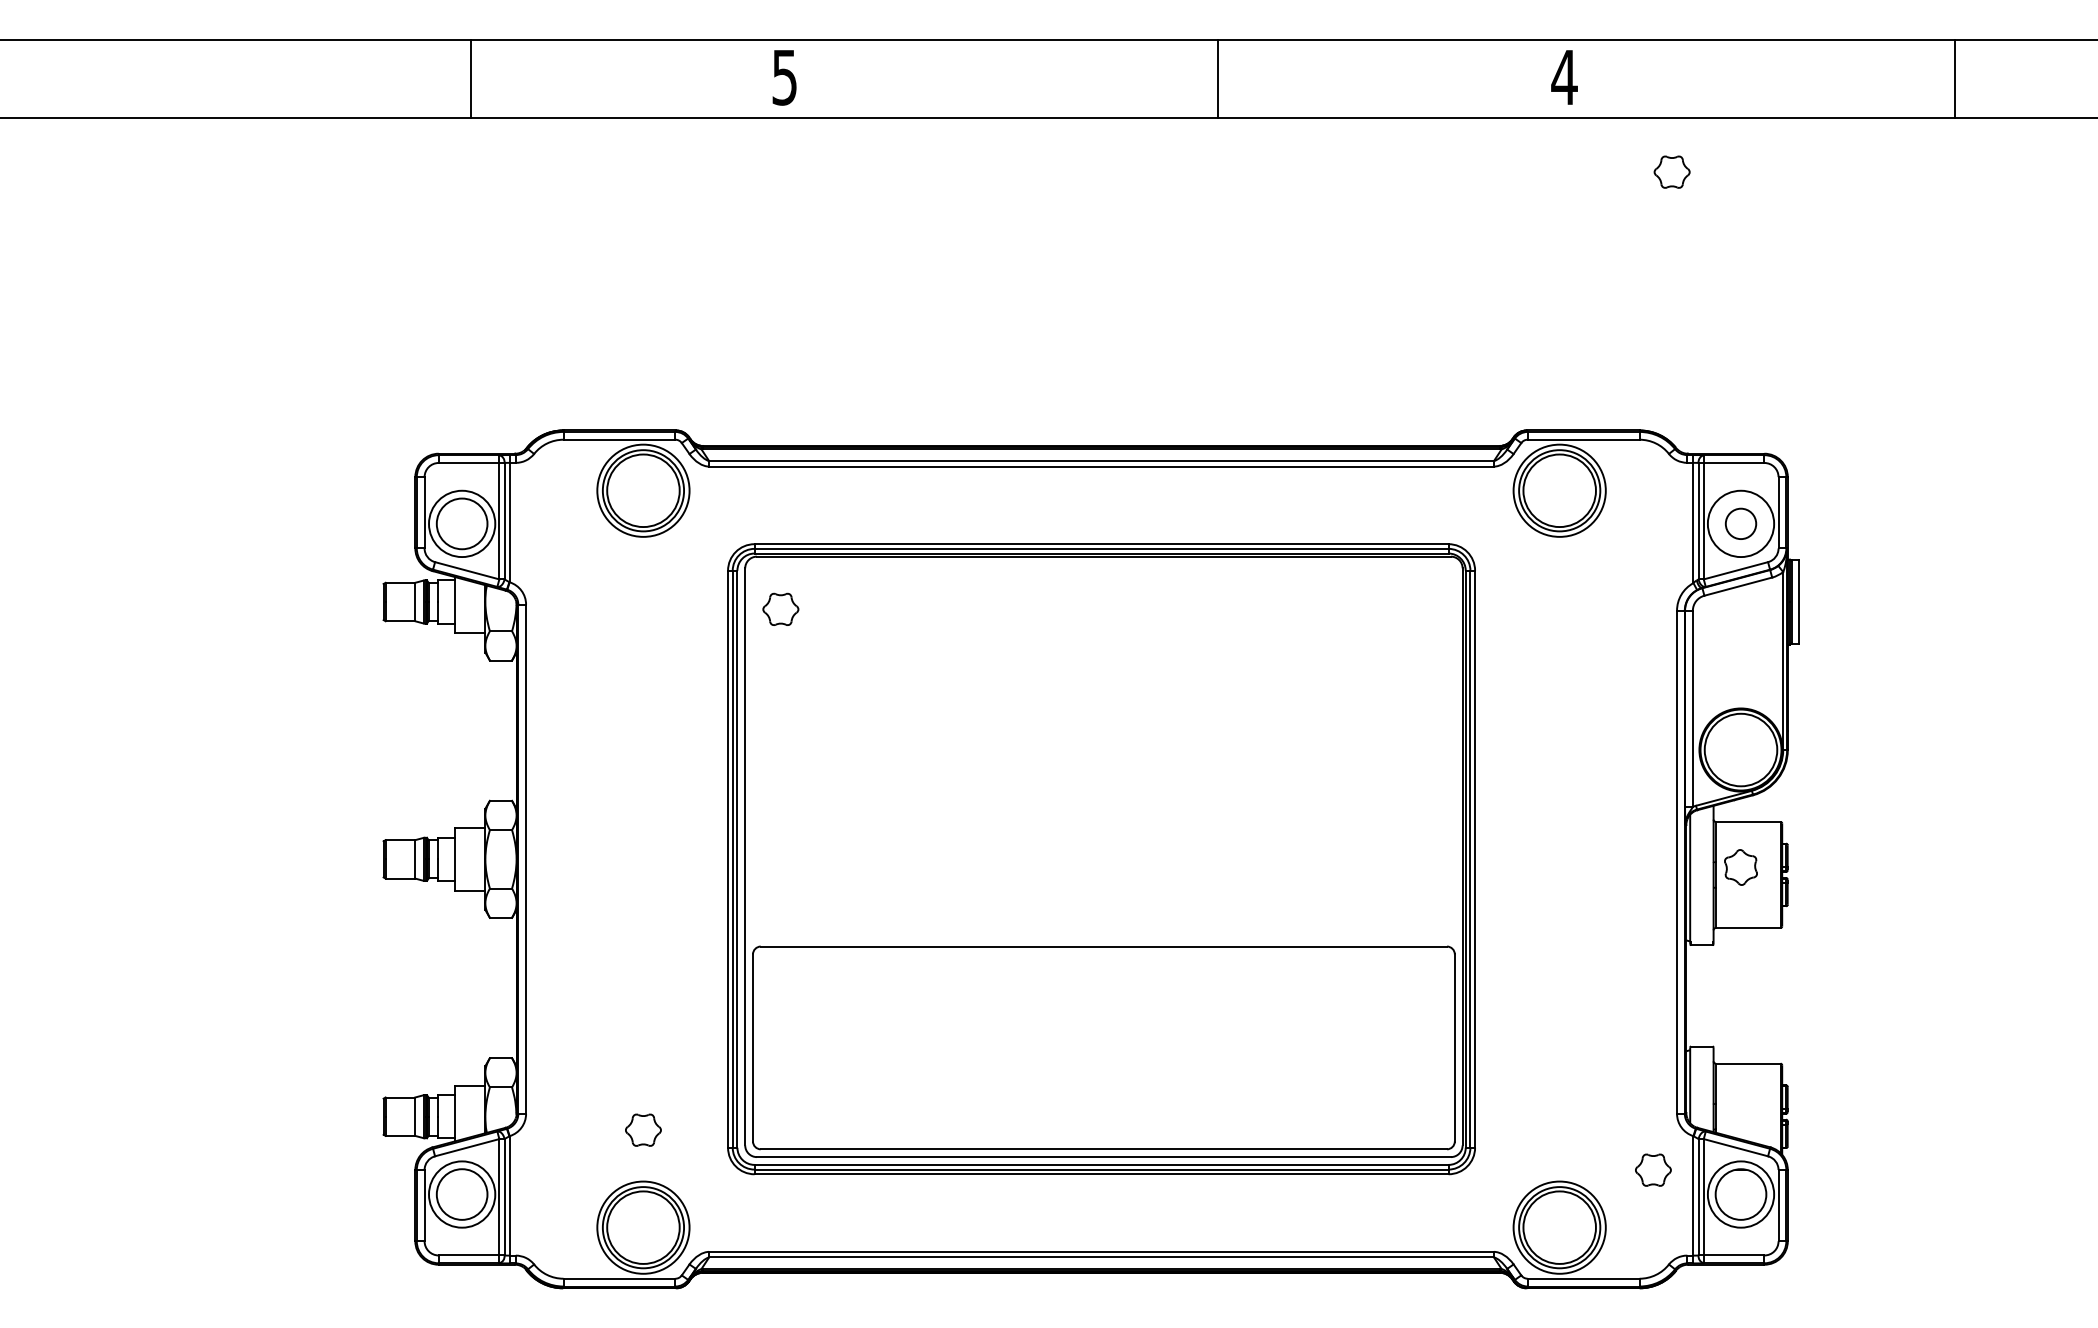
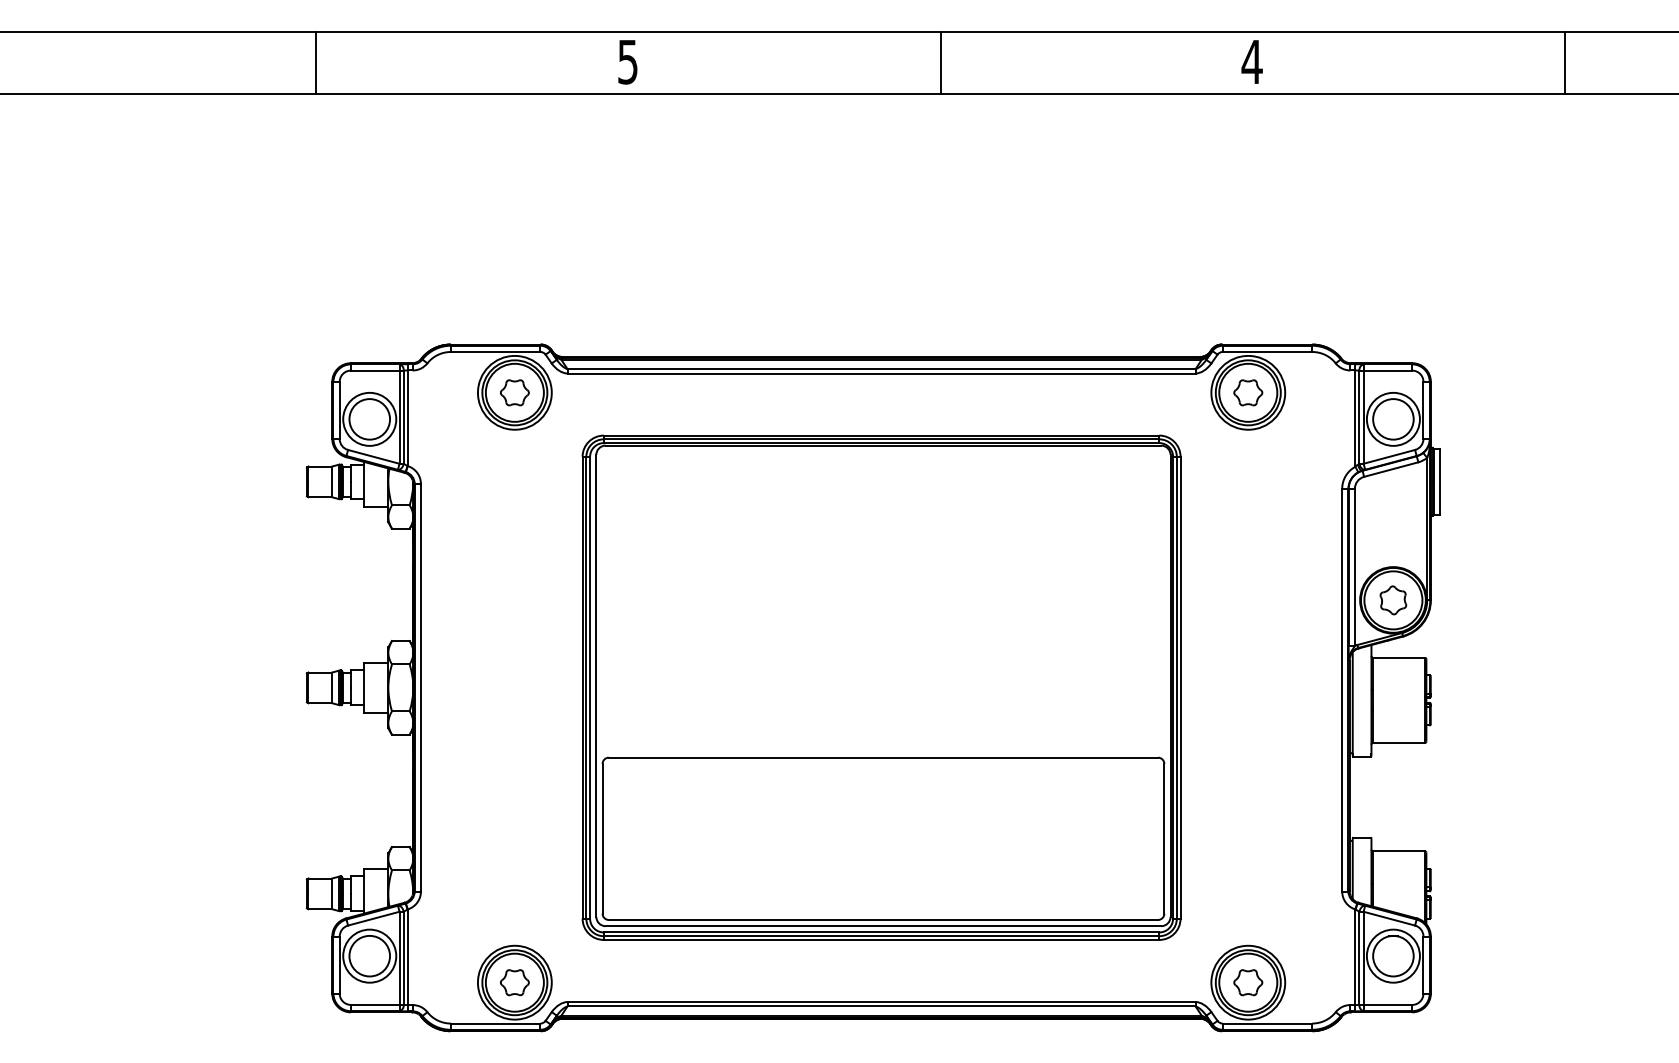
line: (470, 78) -> (316, 62), moved
line: (1217, 78) -> (940, 62), moved
part: (1672, 171) -> (1248, 392), moved
circle: (1741, 524) -> (1393, 419), size x1.67
part: (780, 609) -> (514, 392), moved
part: (1741, 867) -> (1393, 600), moved
part: (642, 1129) -> (514, 982), moved
part: (1653, 1169) -> (1248, 982), moved

